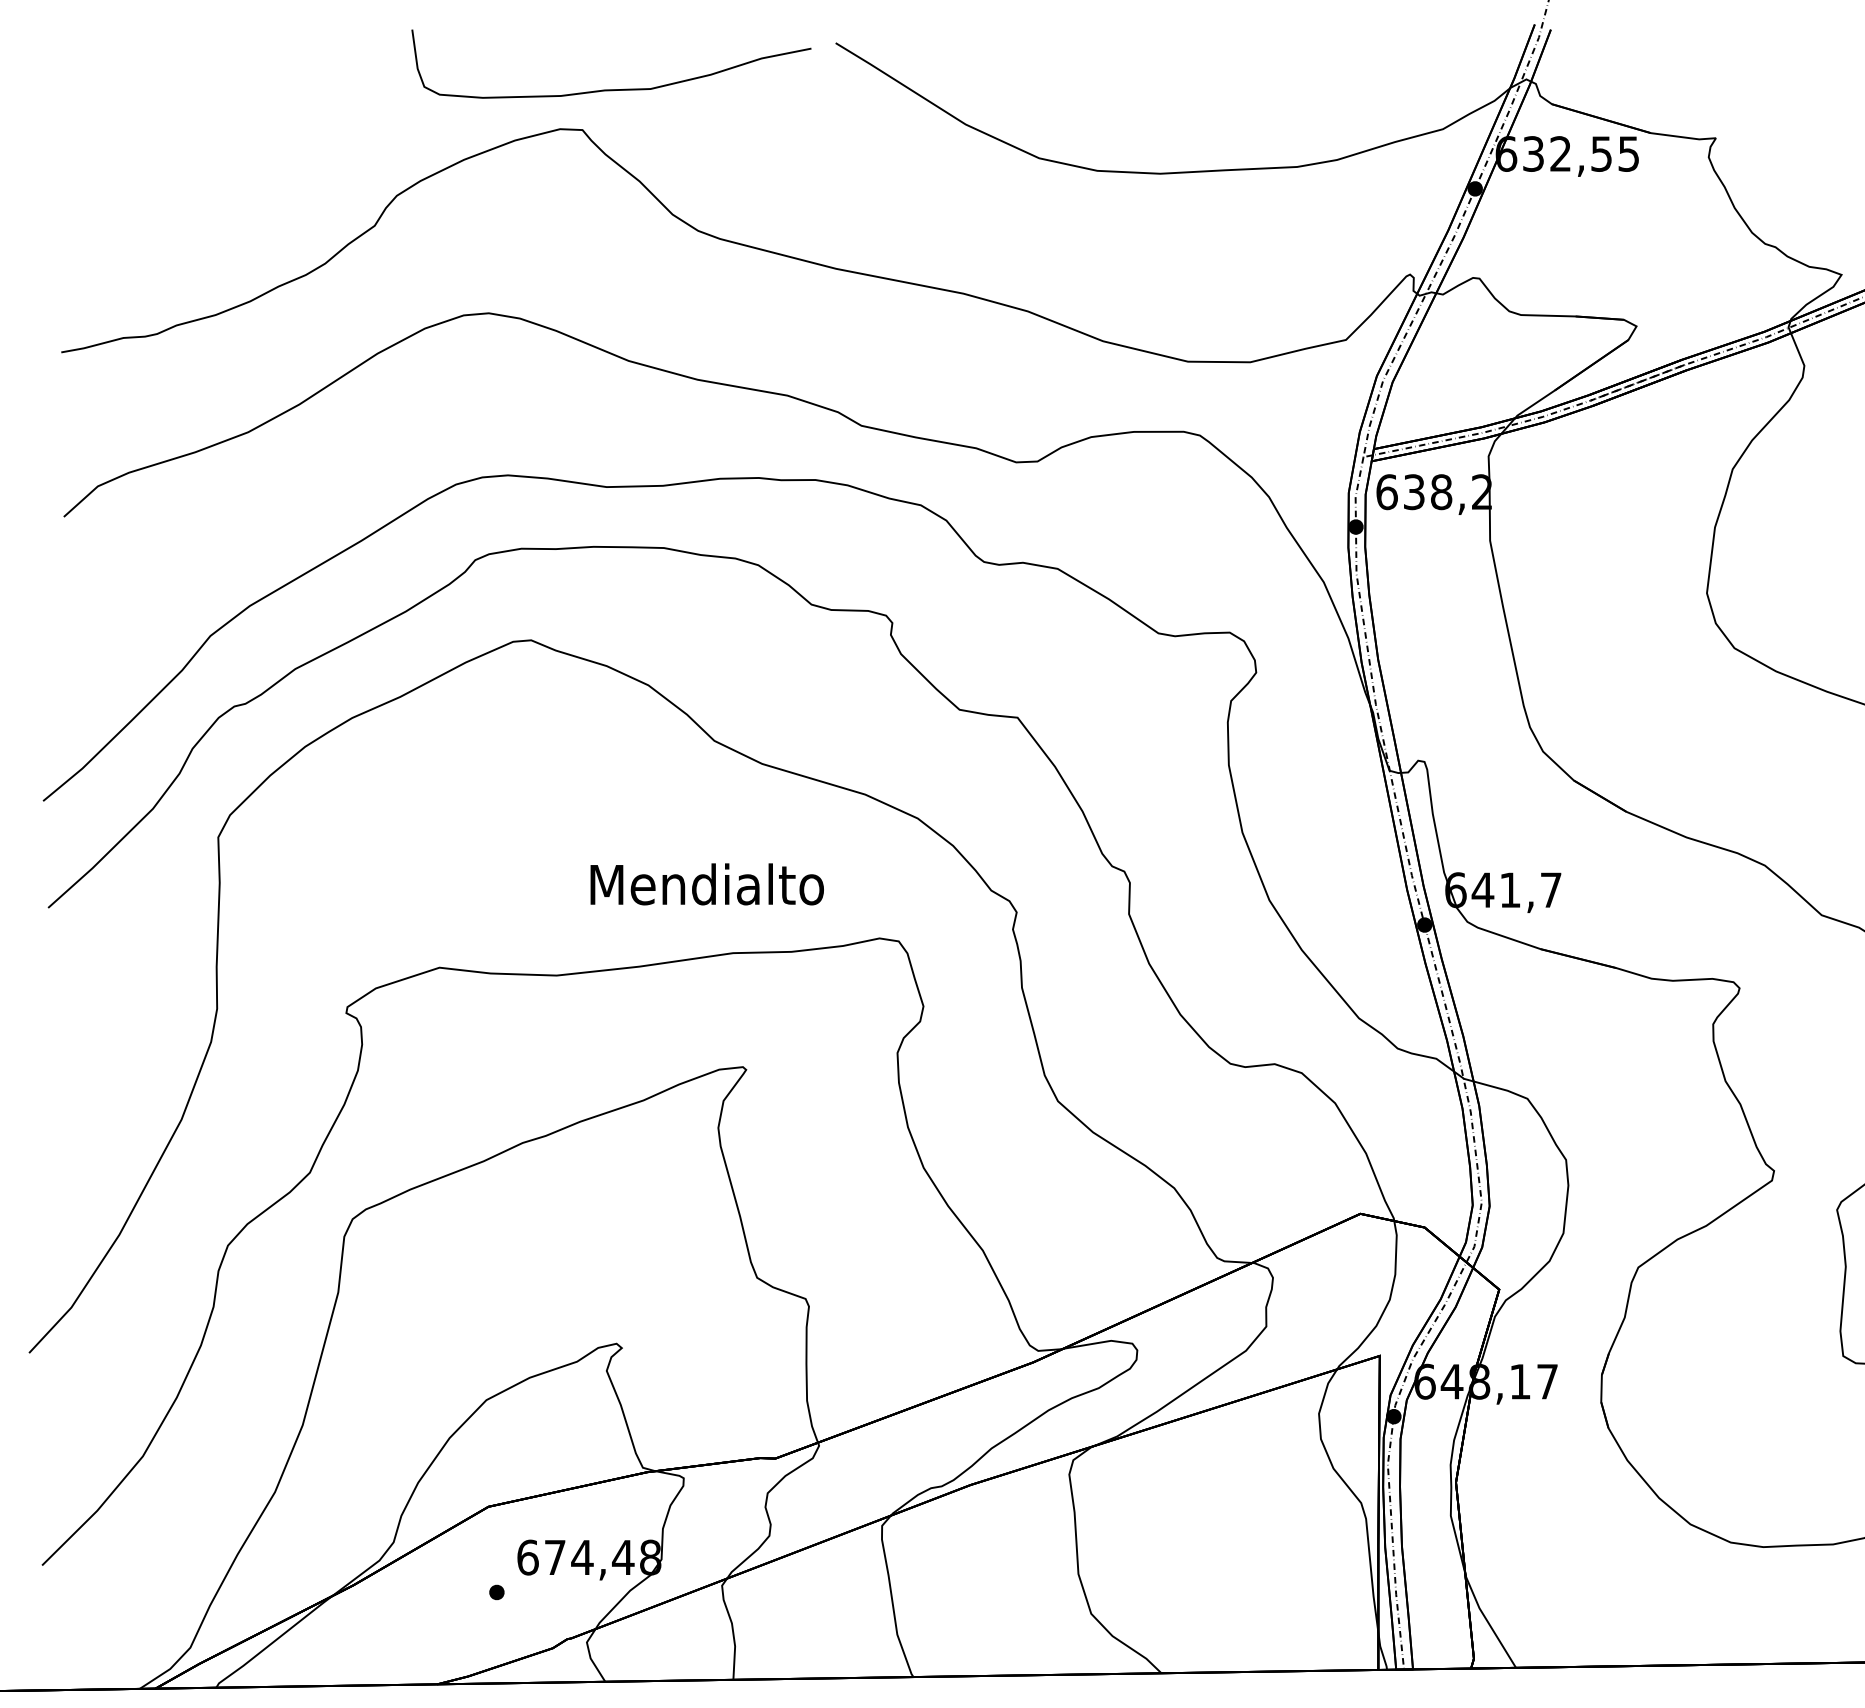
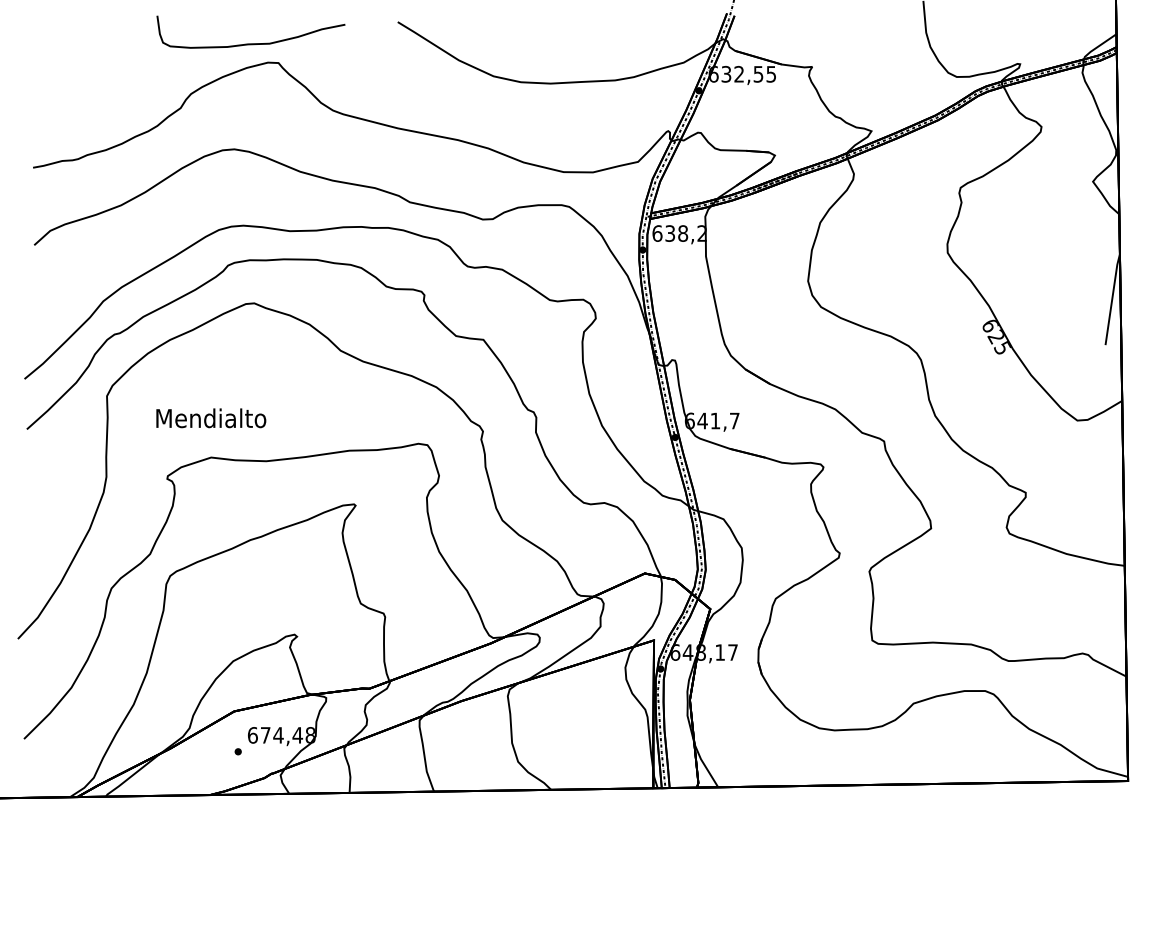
curve: (610, 88) -> (250, 43), moved
text: (707, 884) -> (211, 418), moved

